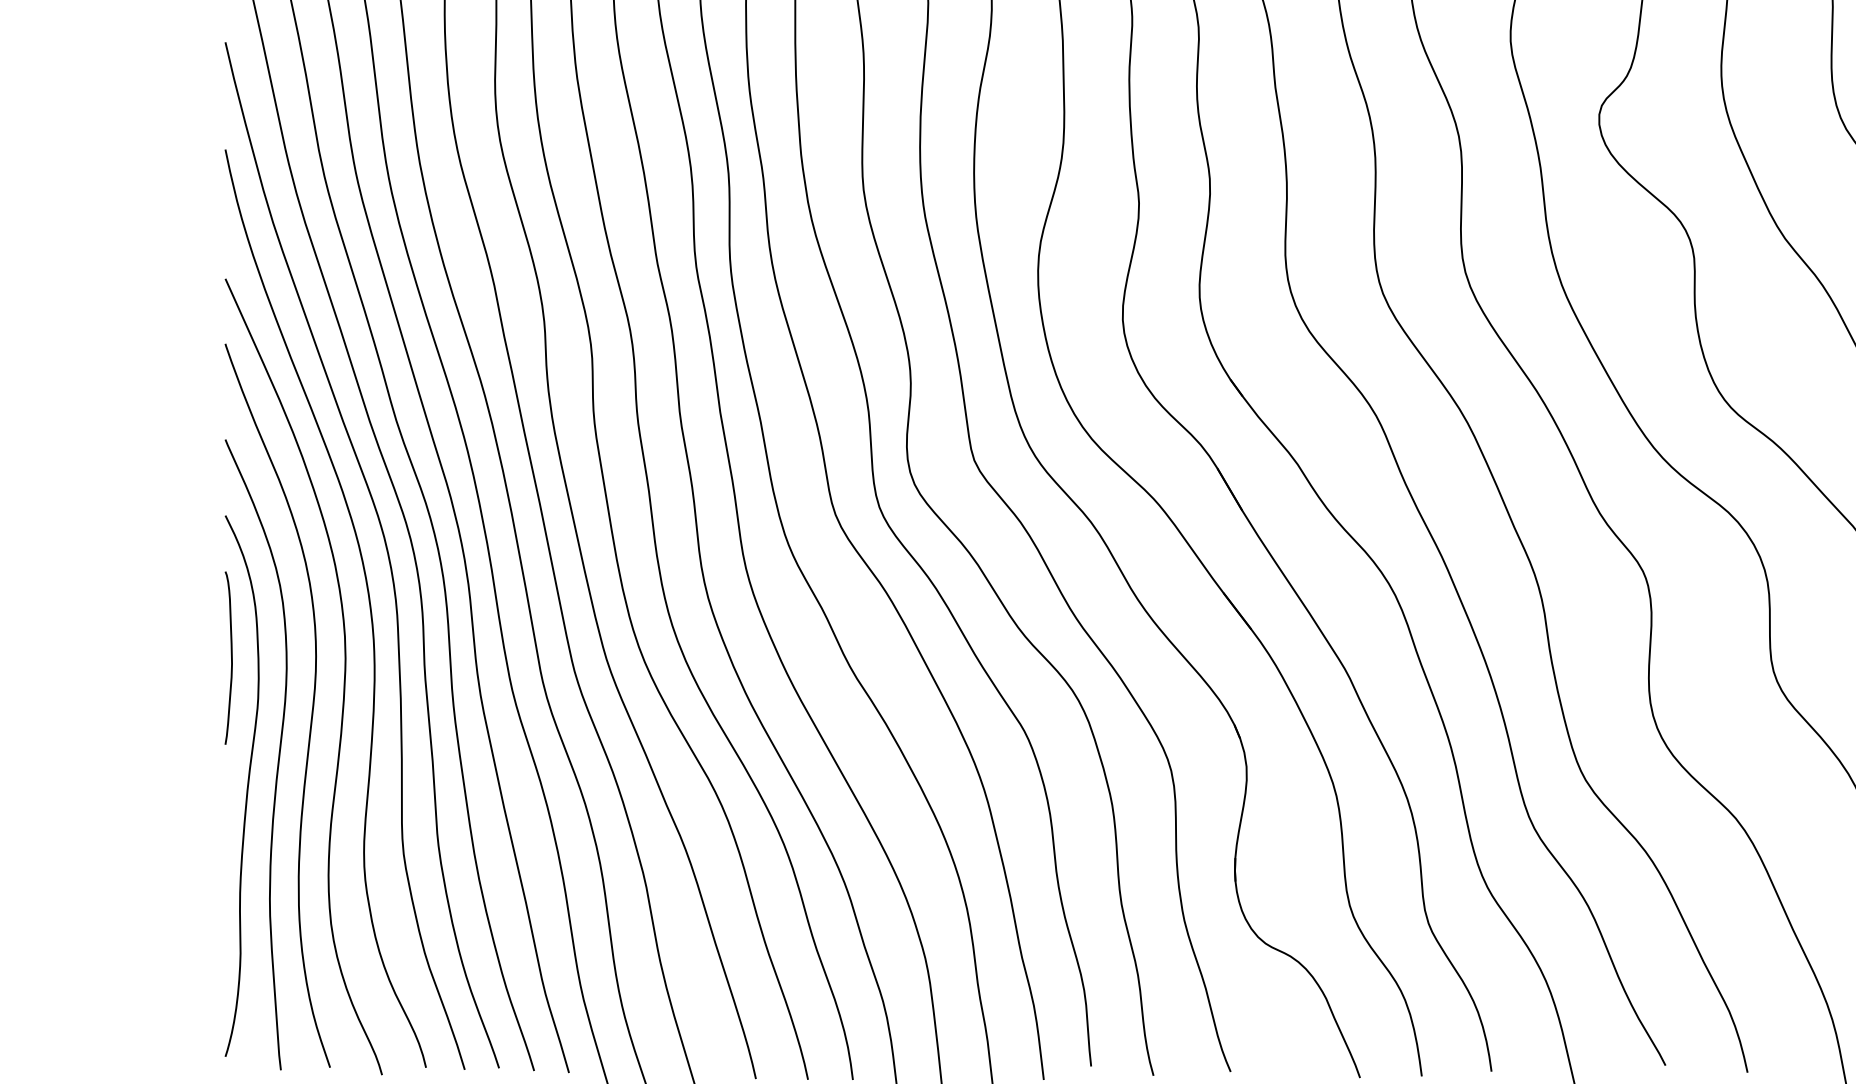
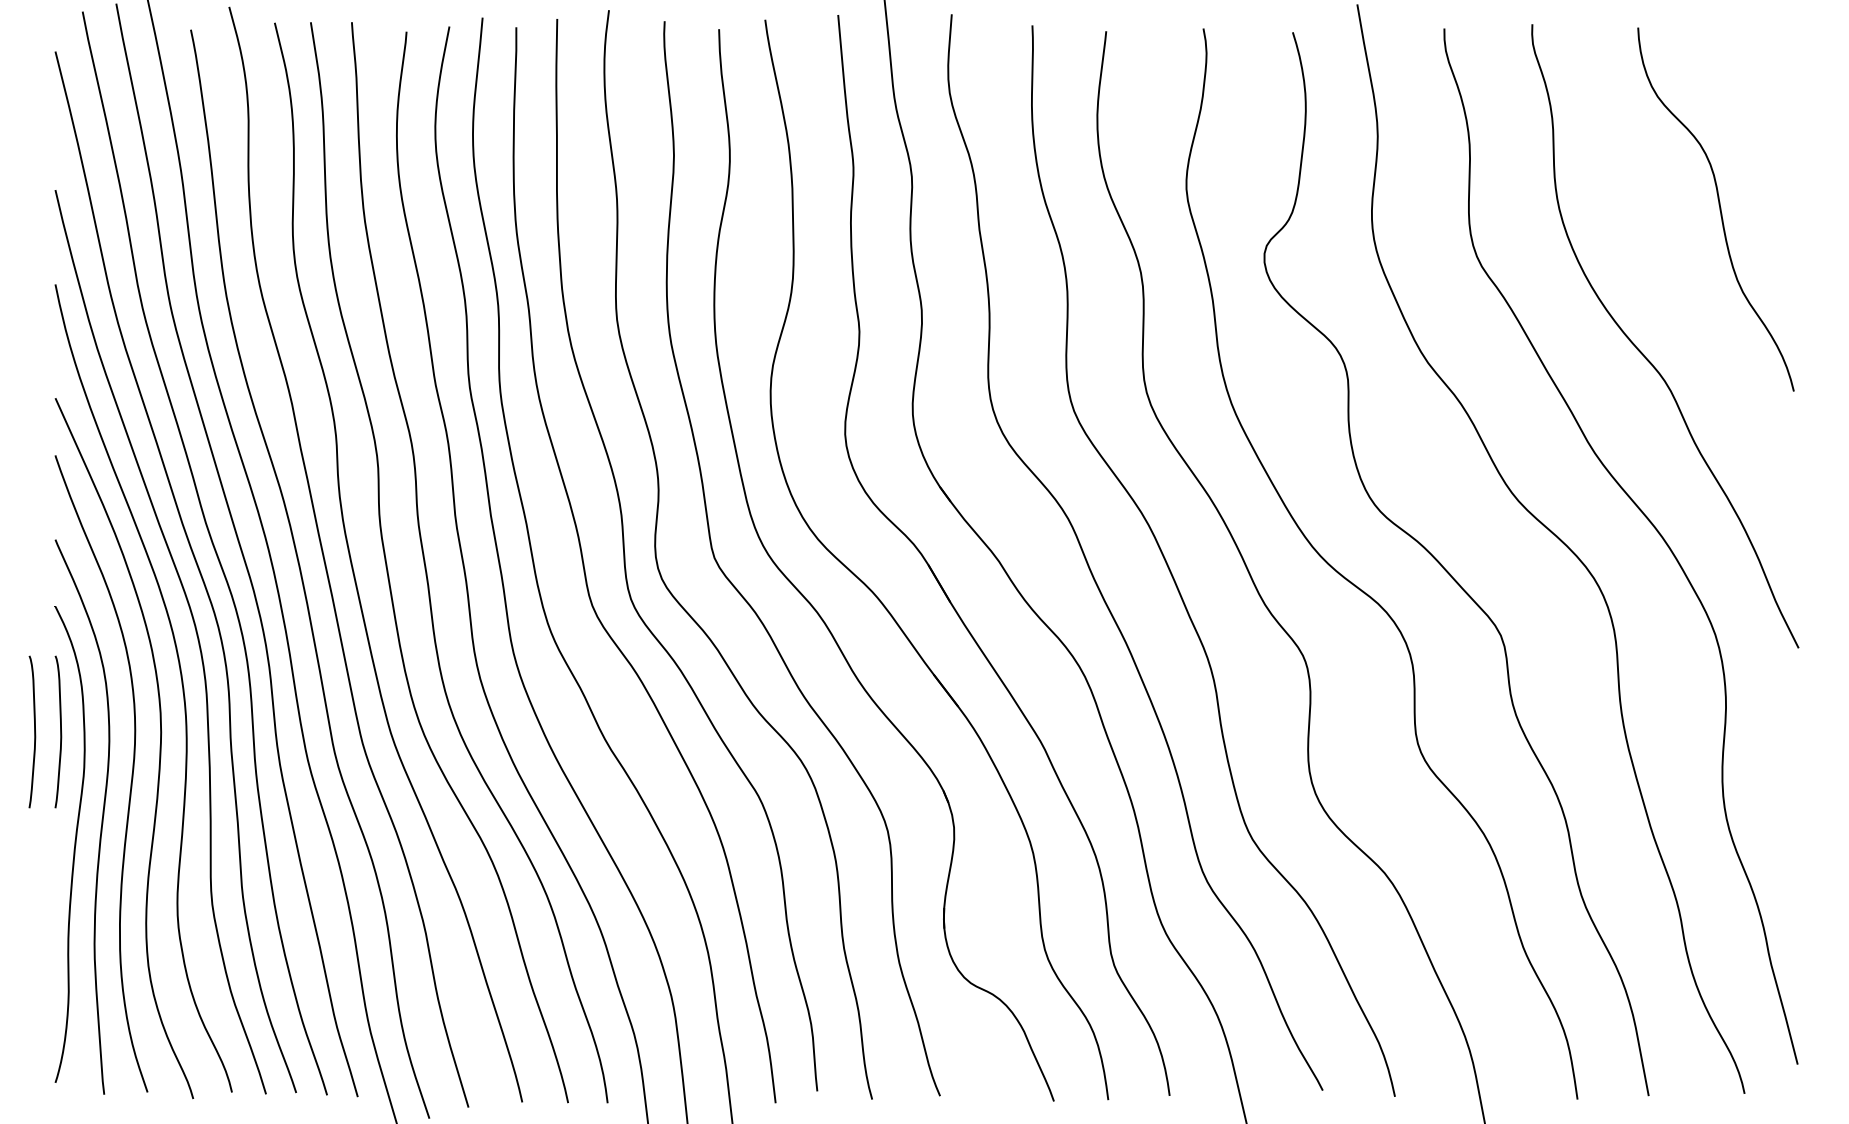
curve: (201, 657) -> (34, 731), added

